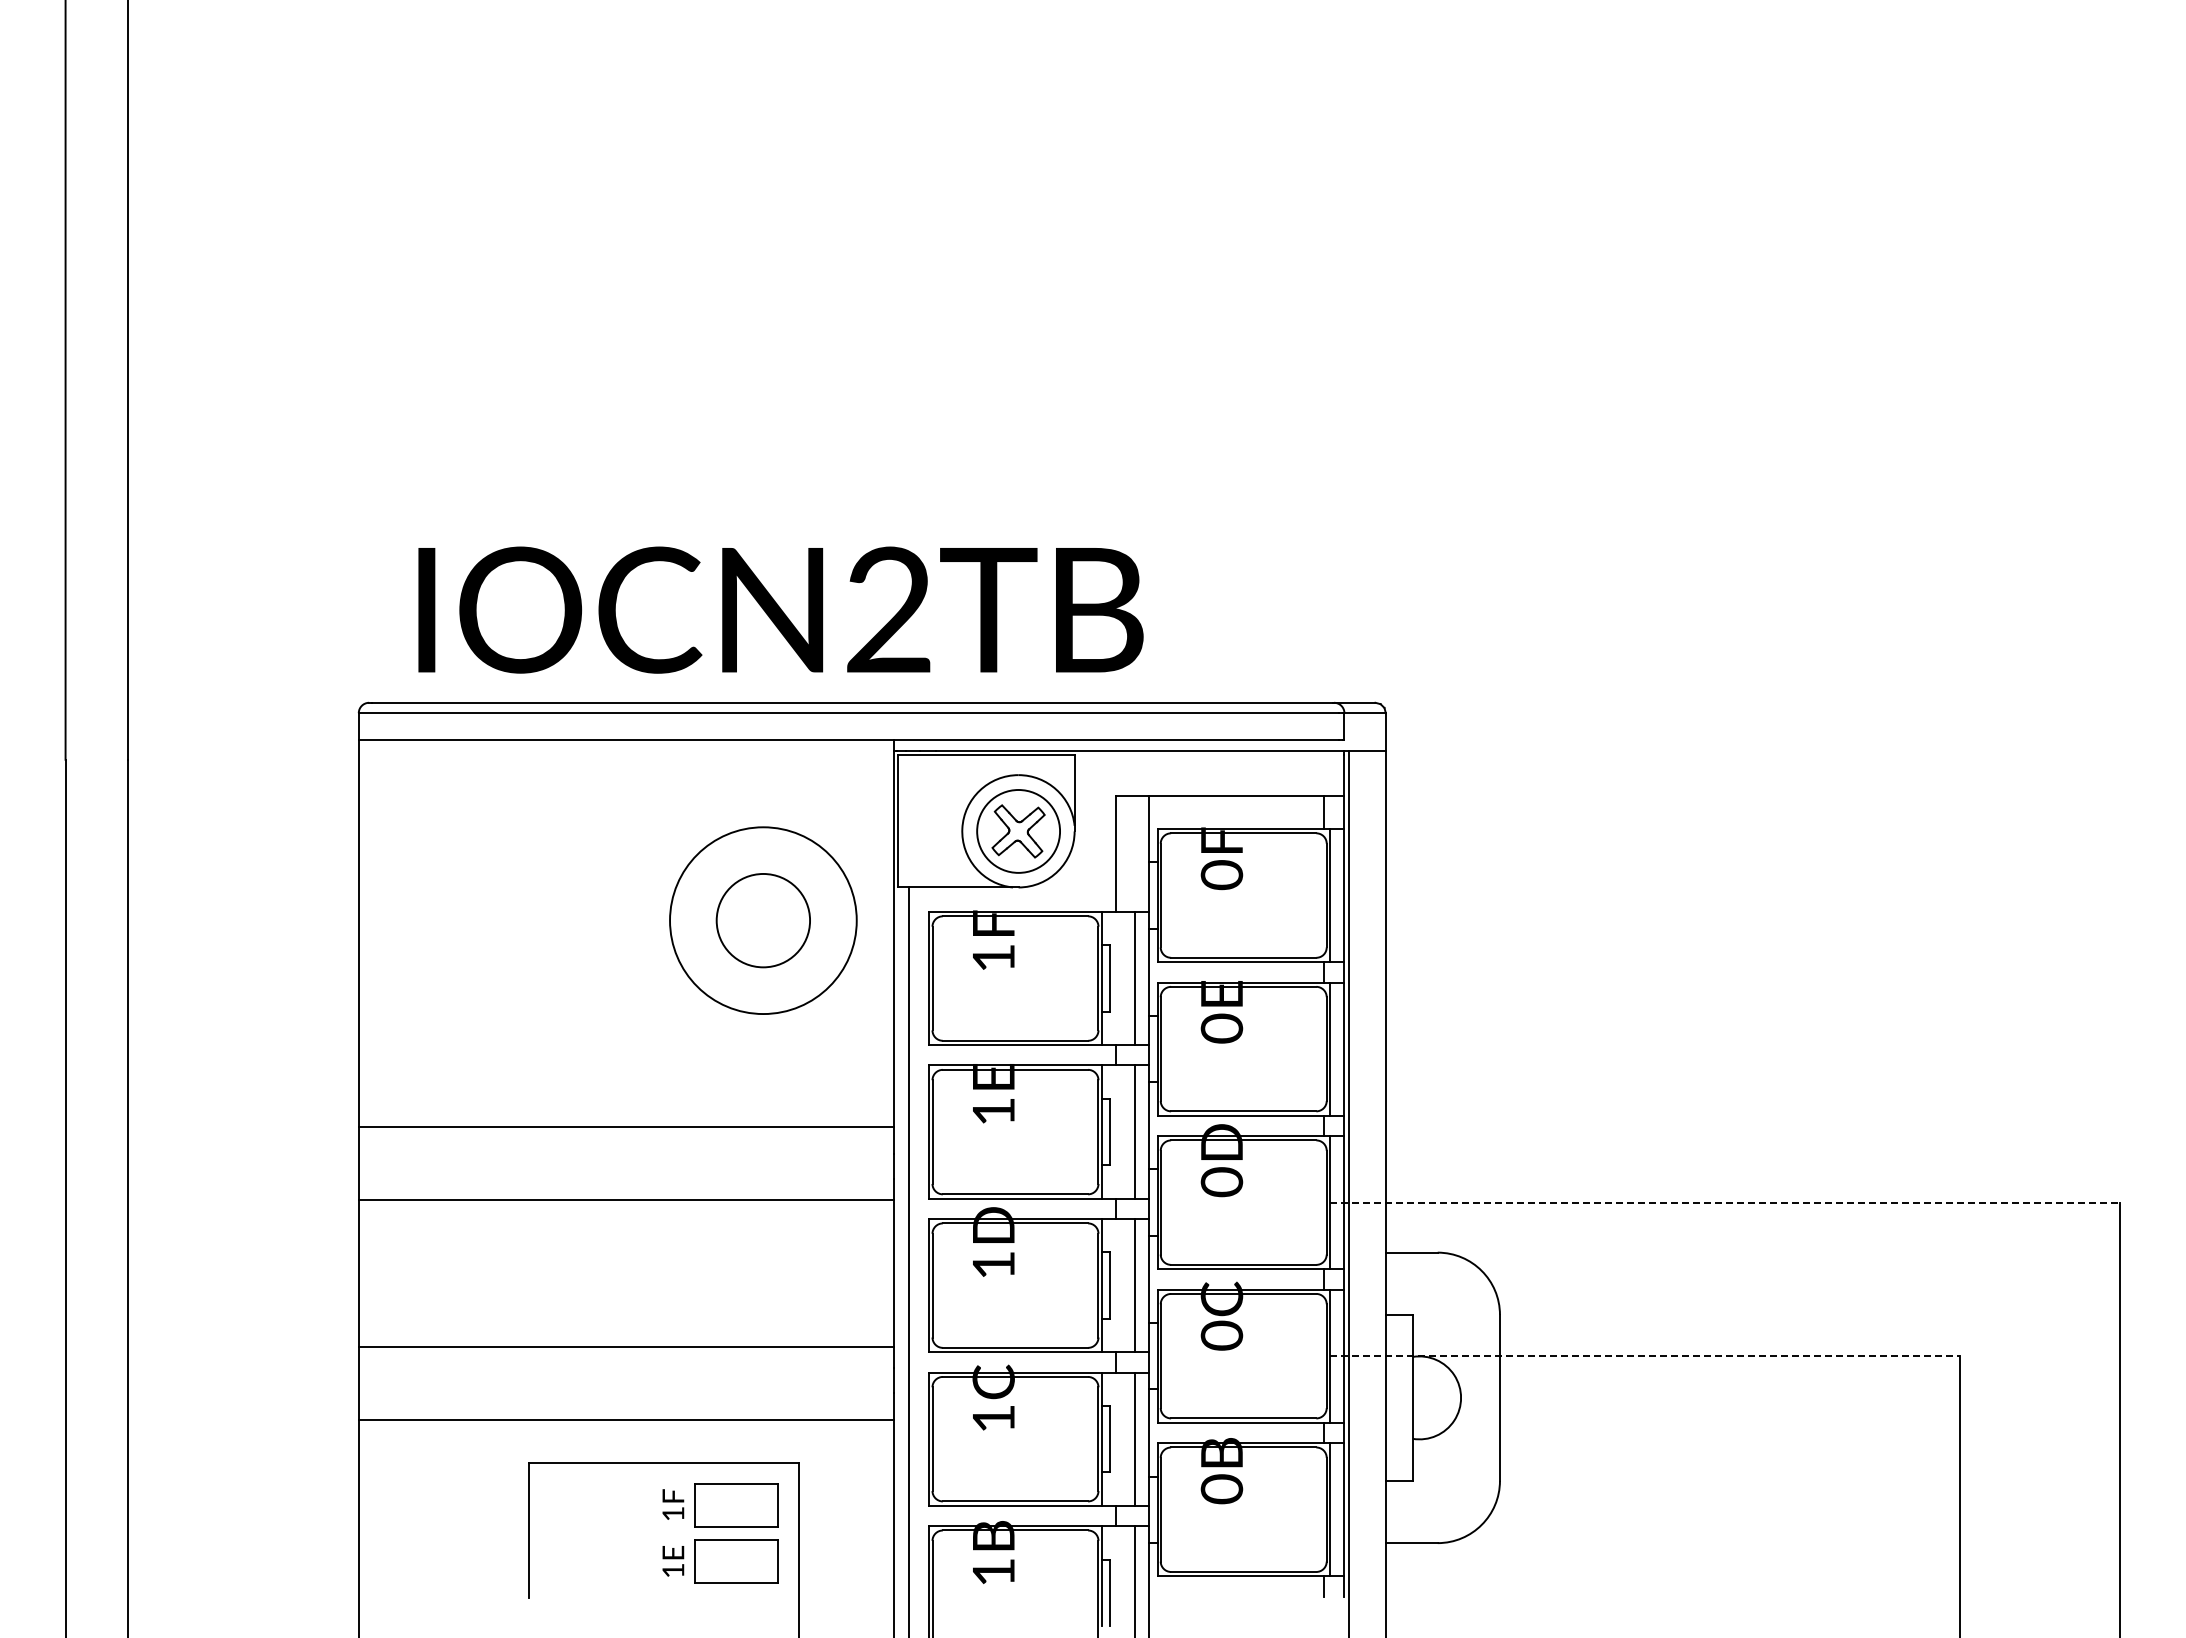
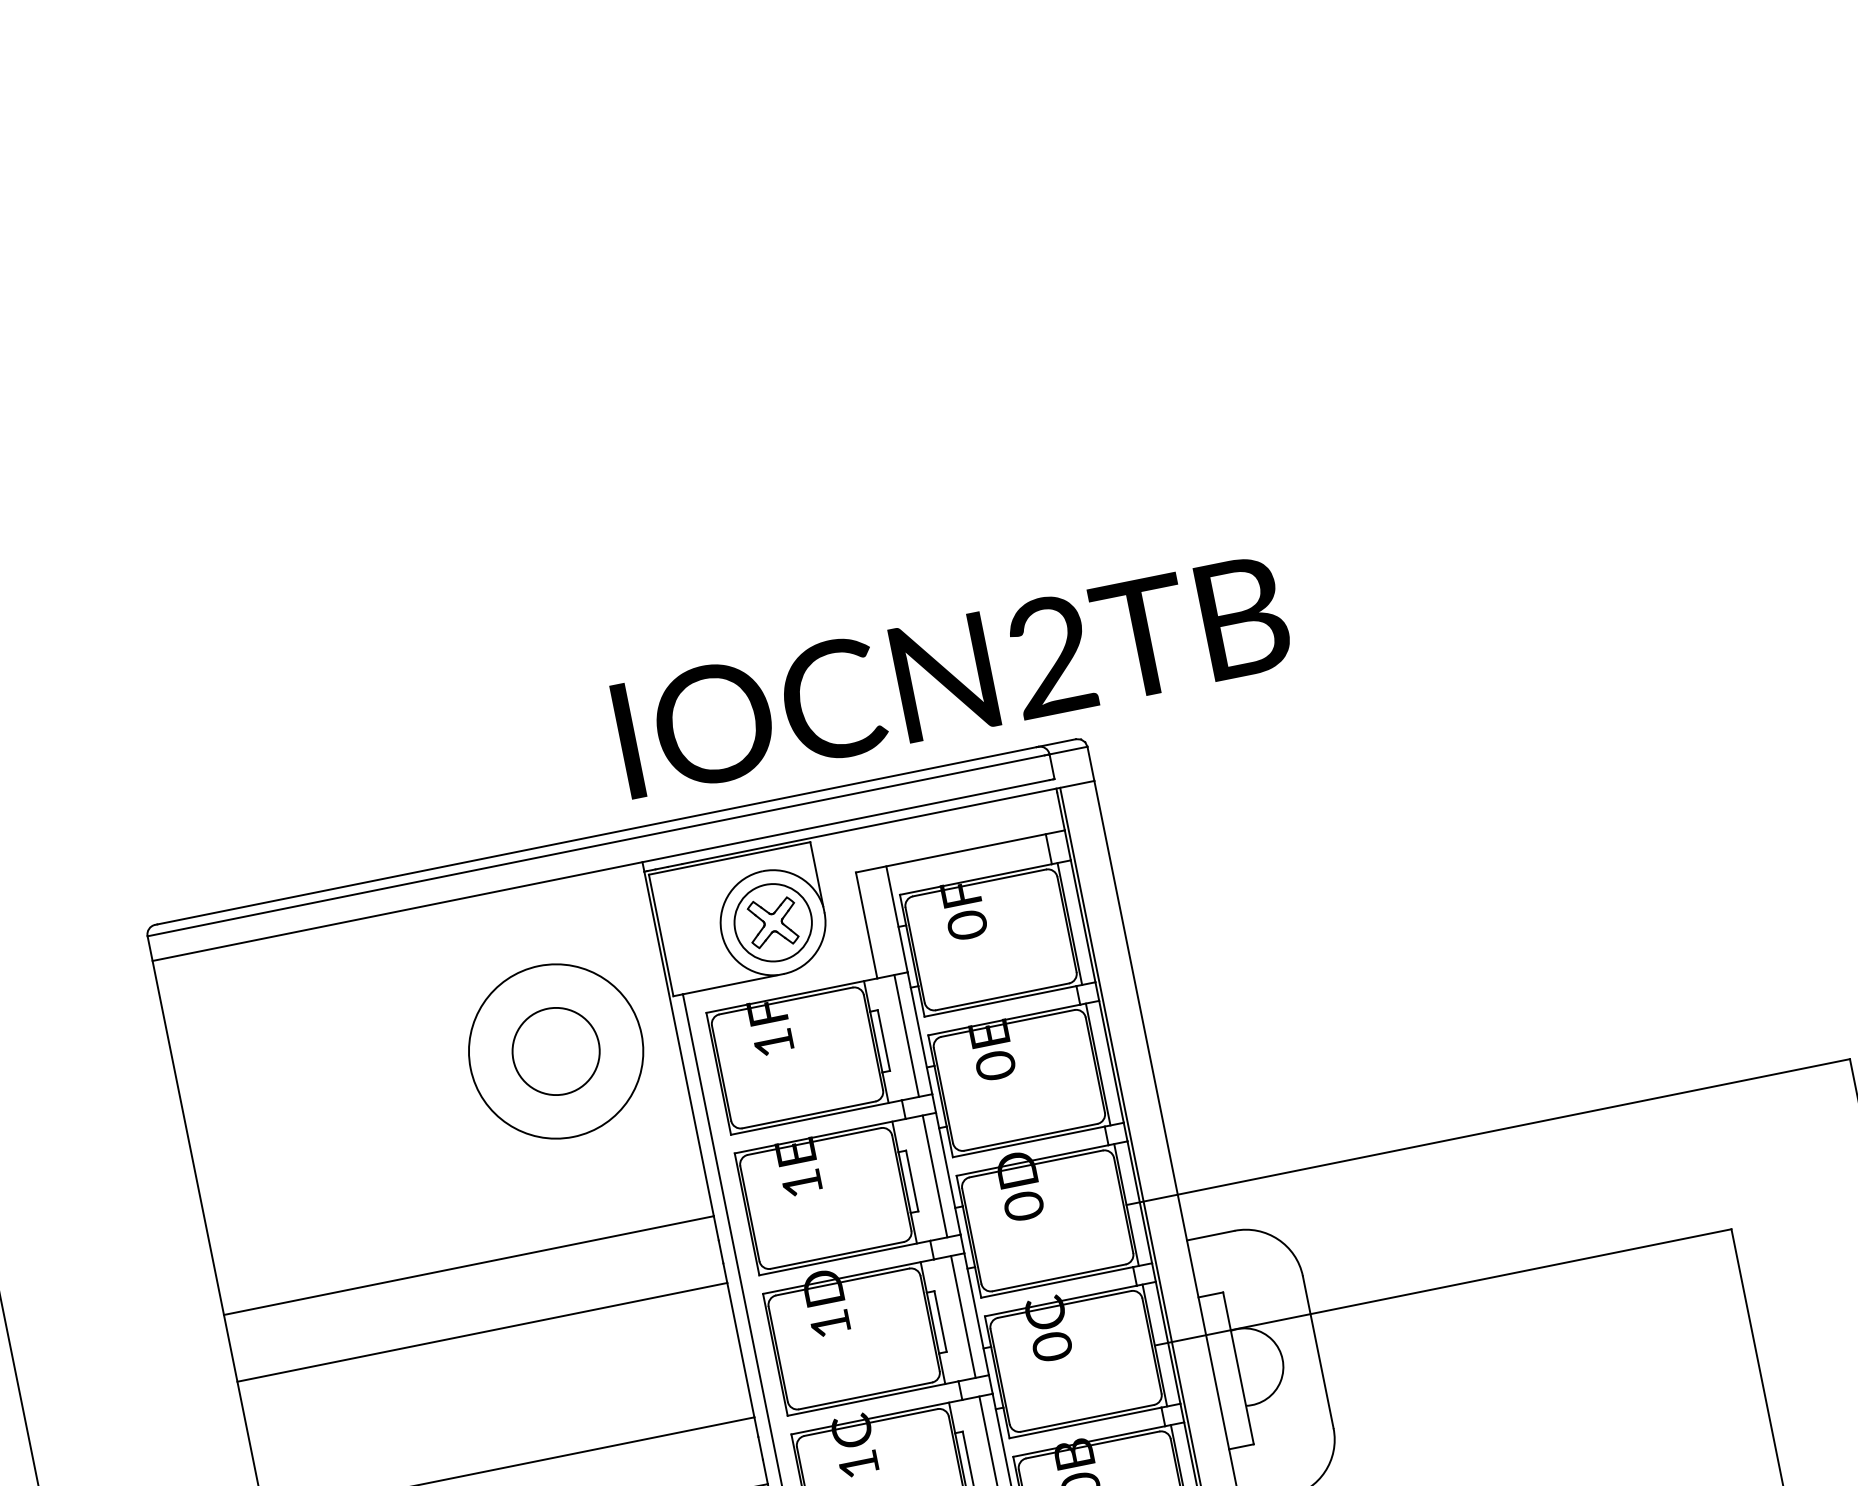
text: (780, 609) -> (951, 675), moved
line: (1725, 1202) -> (1488, 1131), dashed -> solid
line: (1645, 1356) -> (1443, 1287), dashed -> solid

